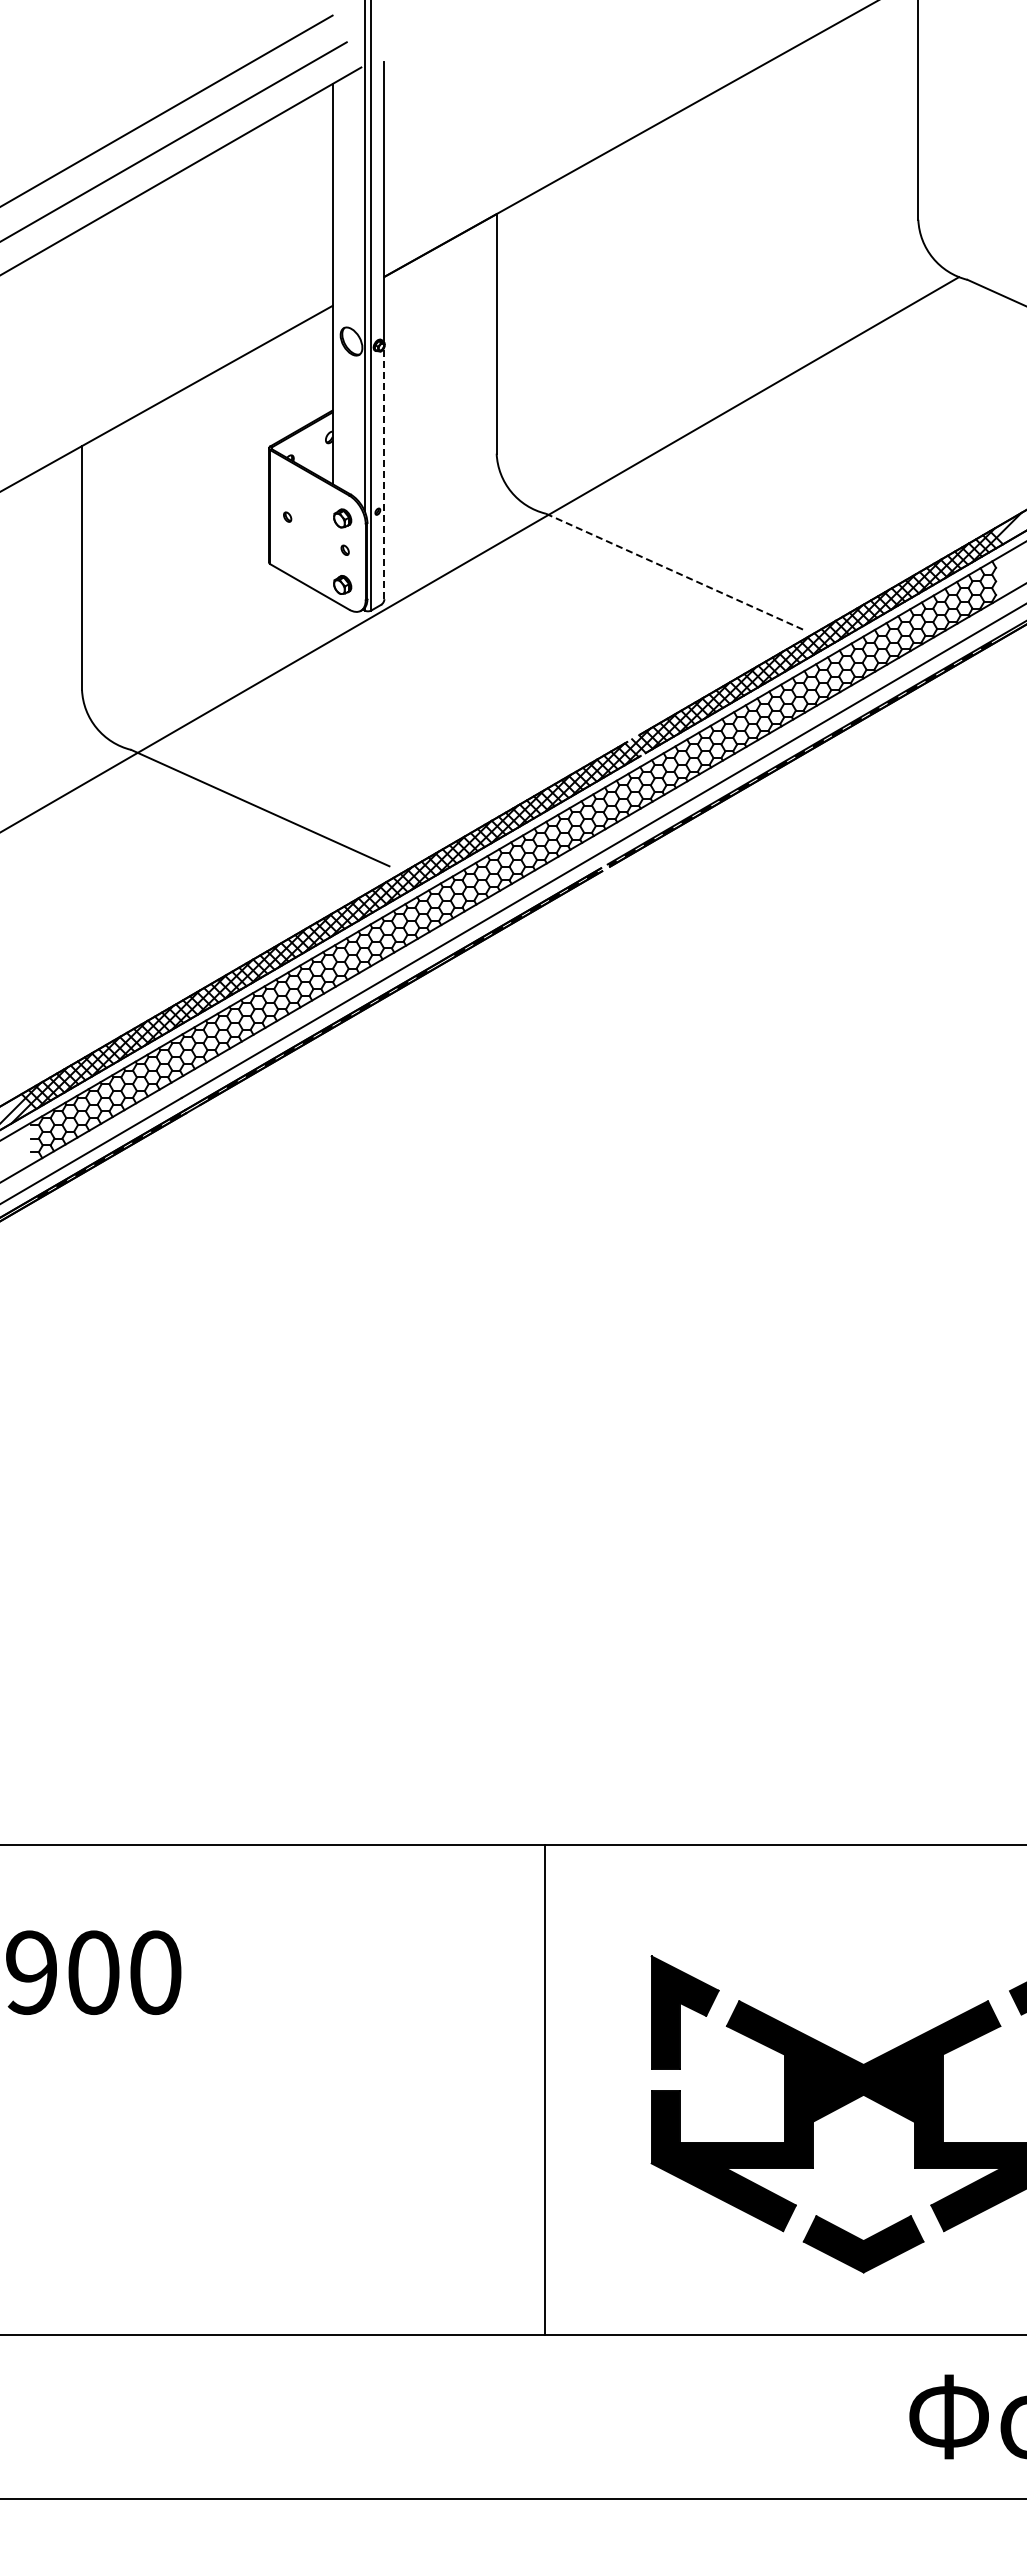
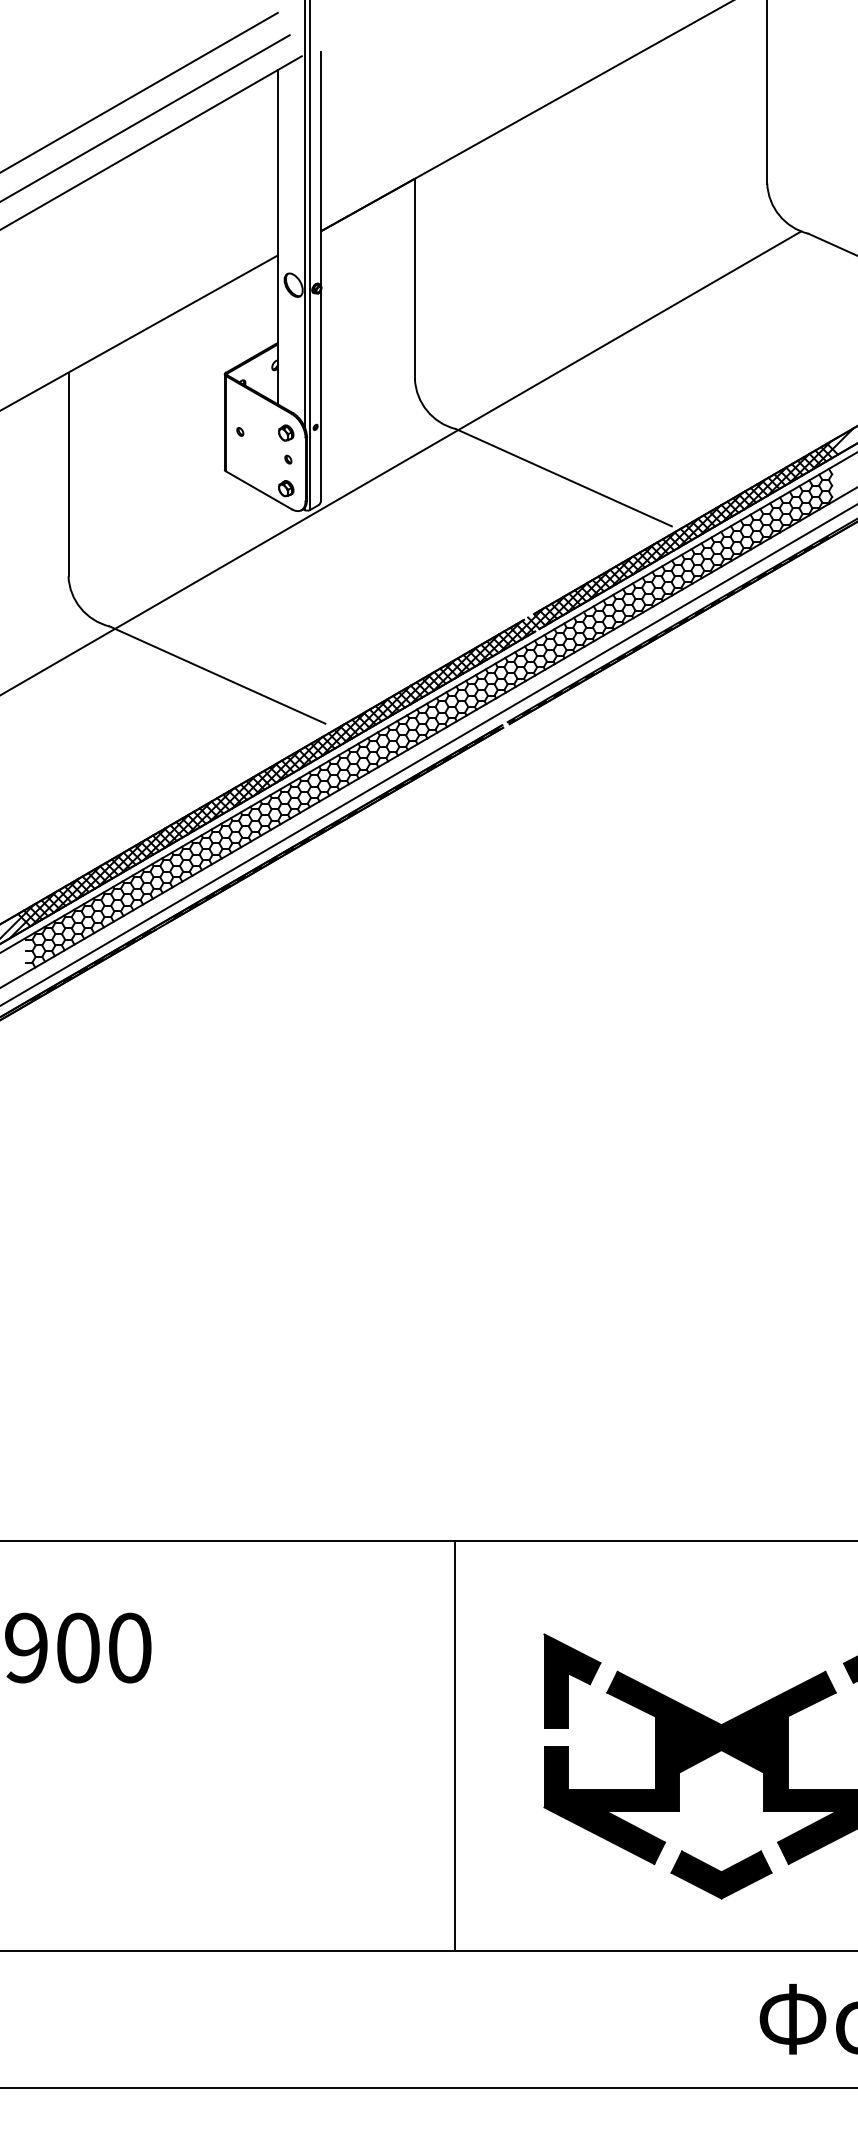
line: (384, 473) -> (321, 395), dashed -> solid
line: (675, 571) -> (564, 477), dashed -> solid

